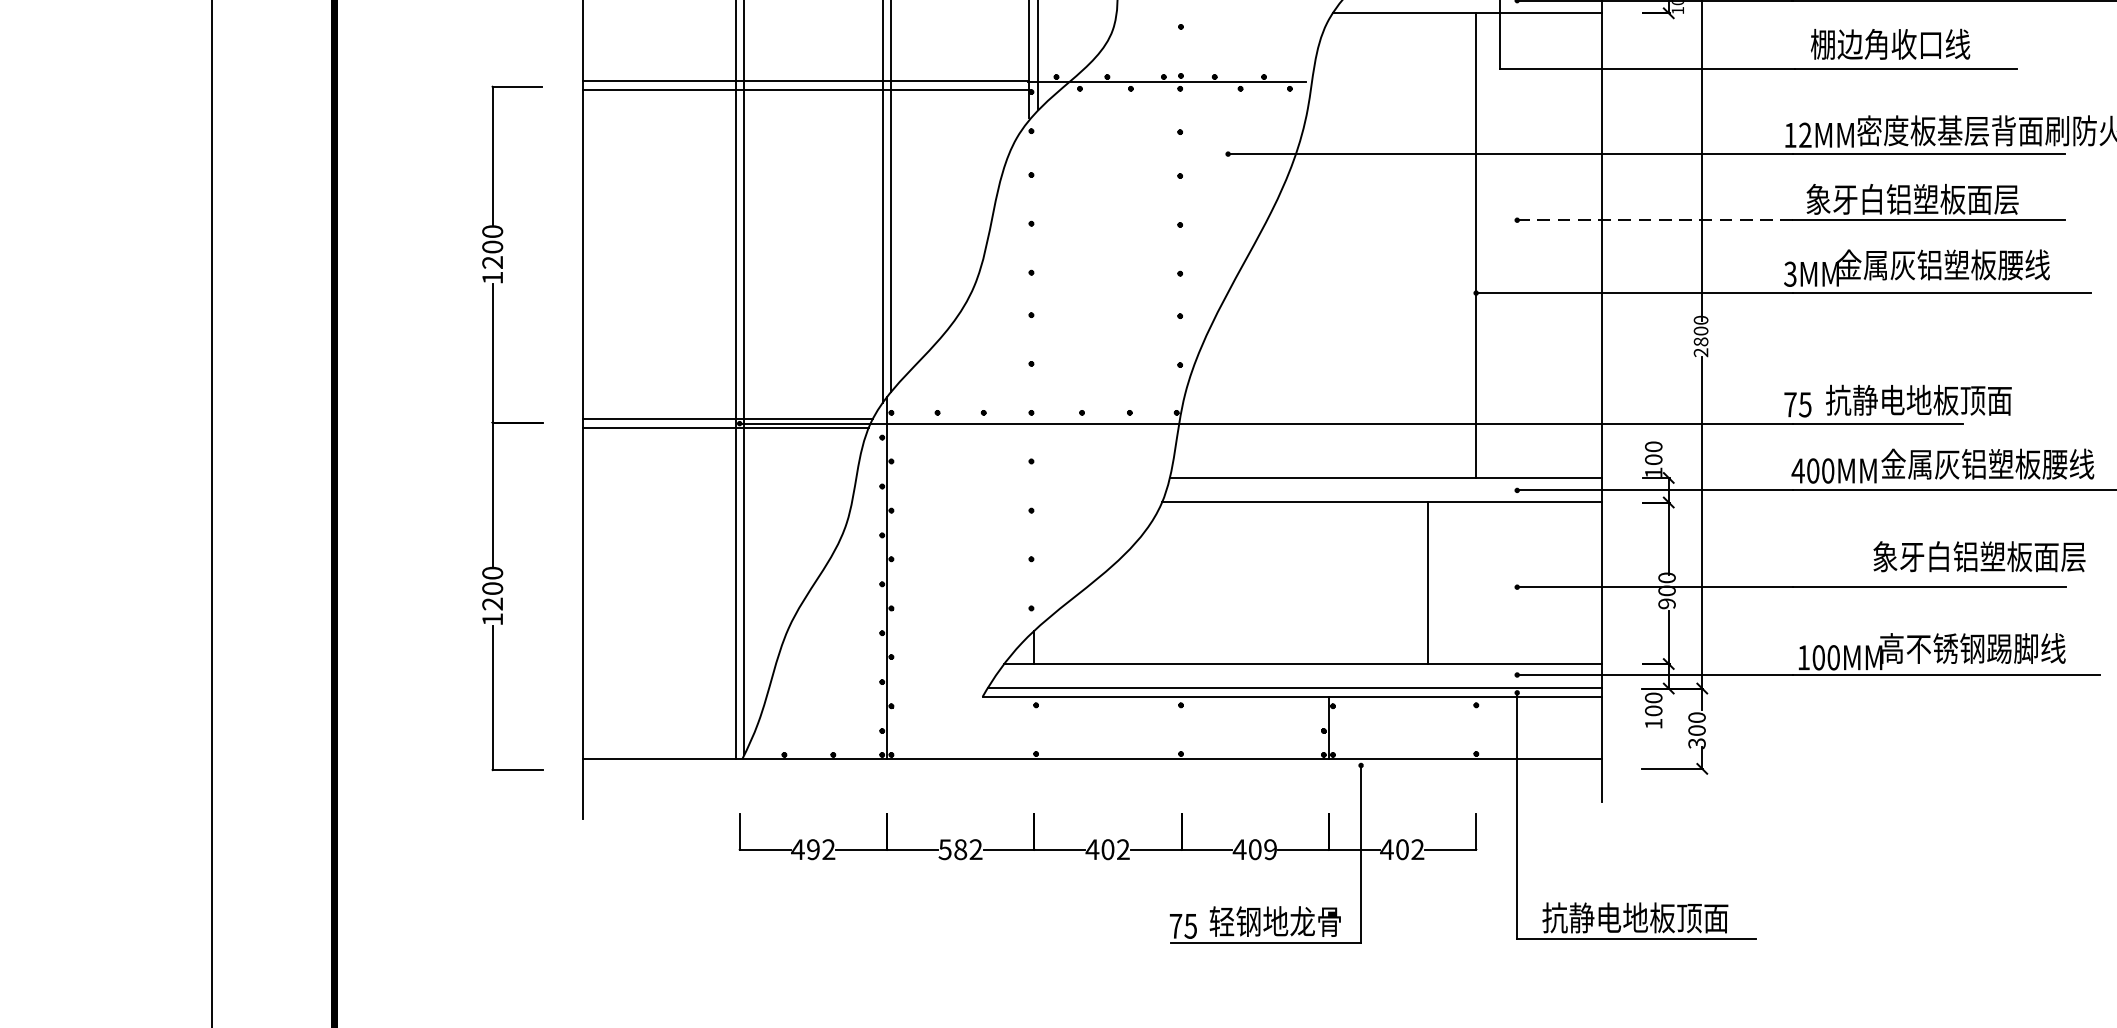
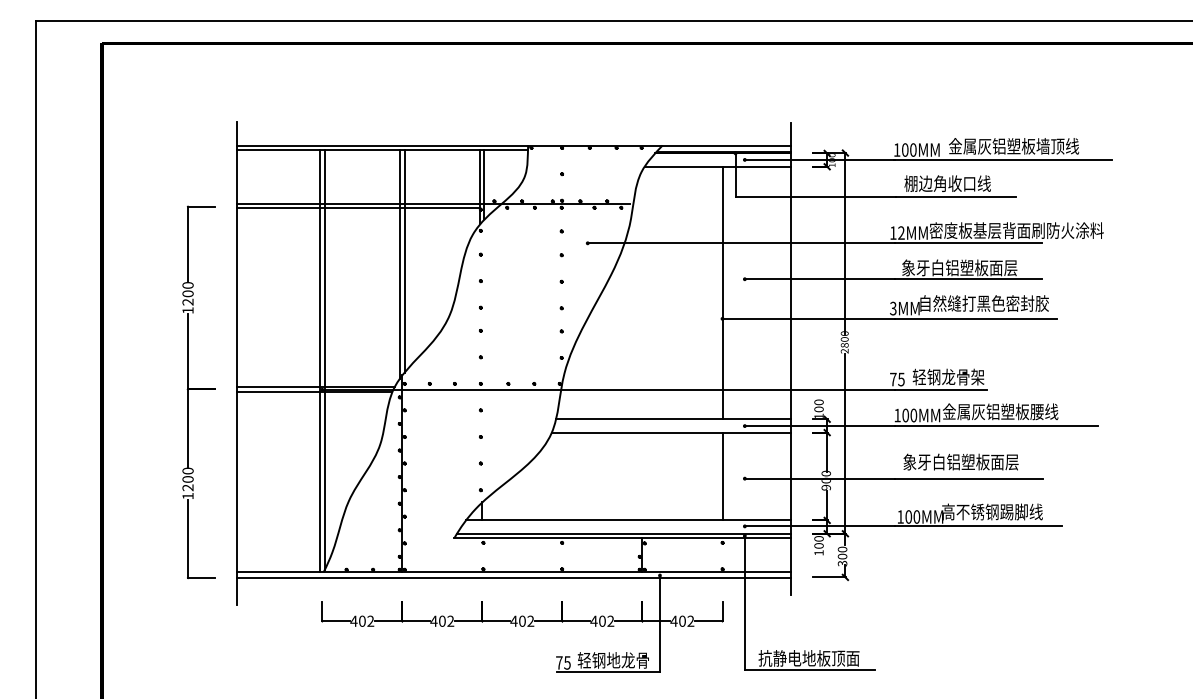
line: (1654, 220) -> (819, 279), dashed -> solid
text: (1956, 264) -> (983, 303), 金属灰铝塑板腰线 -> 自然缝打黑色密封胶
text: (1917, 399) -> (962, 376), 抗静电地板顶面 -> 轻钢龙骨架
text: (1798, 470) -> (897, 415), 400MM -> 100MM
text: (1978, 555) -> (960, 461), moved
line: (1428, 583) -> (722, 476), moved
line: (1091, 770) -> (513, 578), added
text: (813, 848) -> (362, 620), 492 -> 402
text: (951, 848) -> (437, 620), 582 -> 402
text: (1270, 850) -> (610, 621), 409 -> 402

